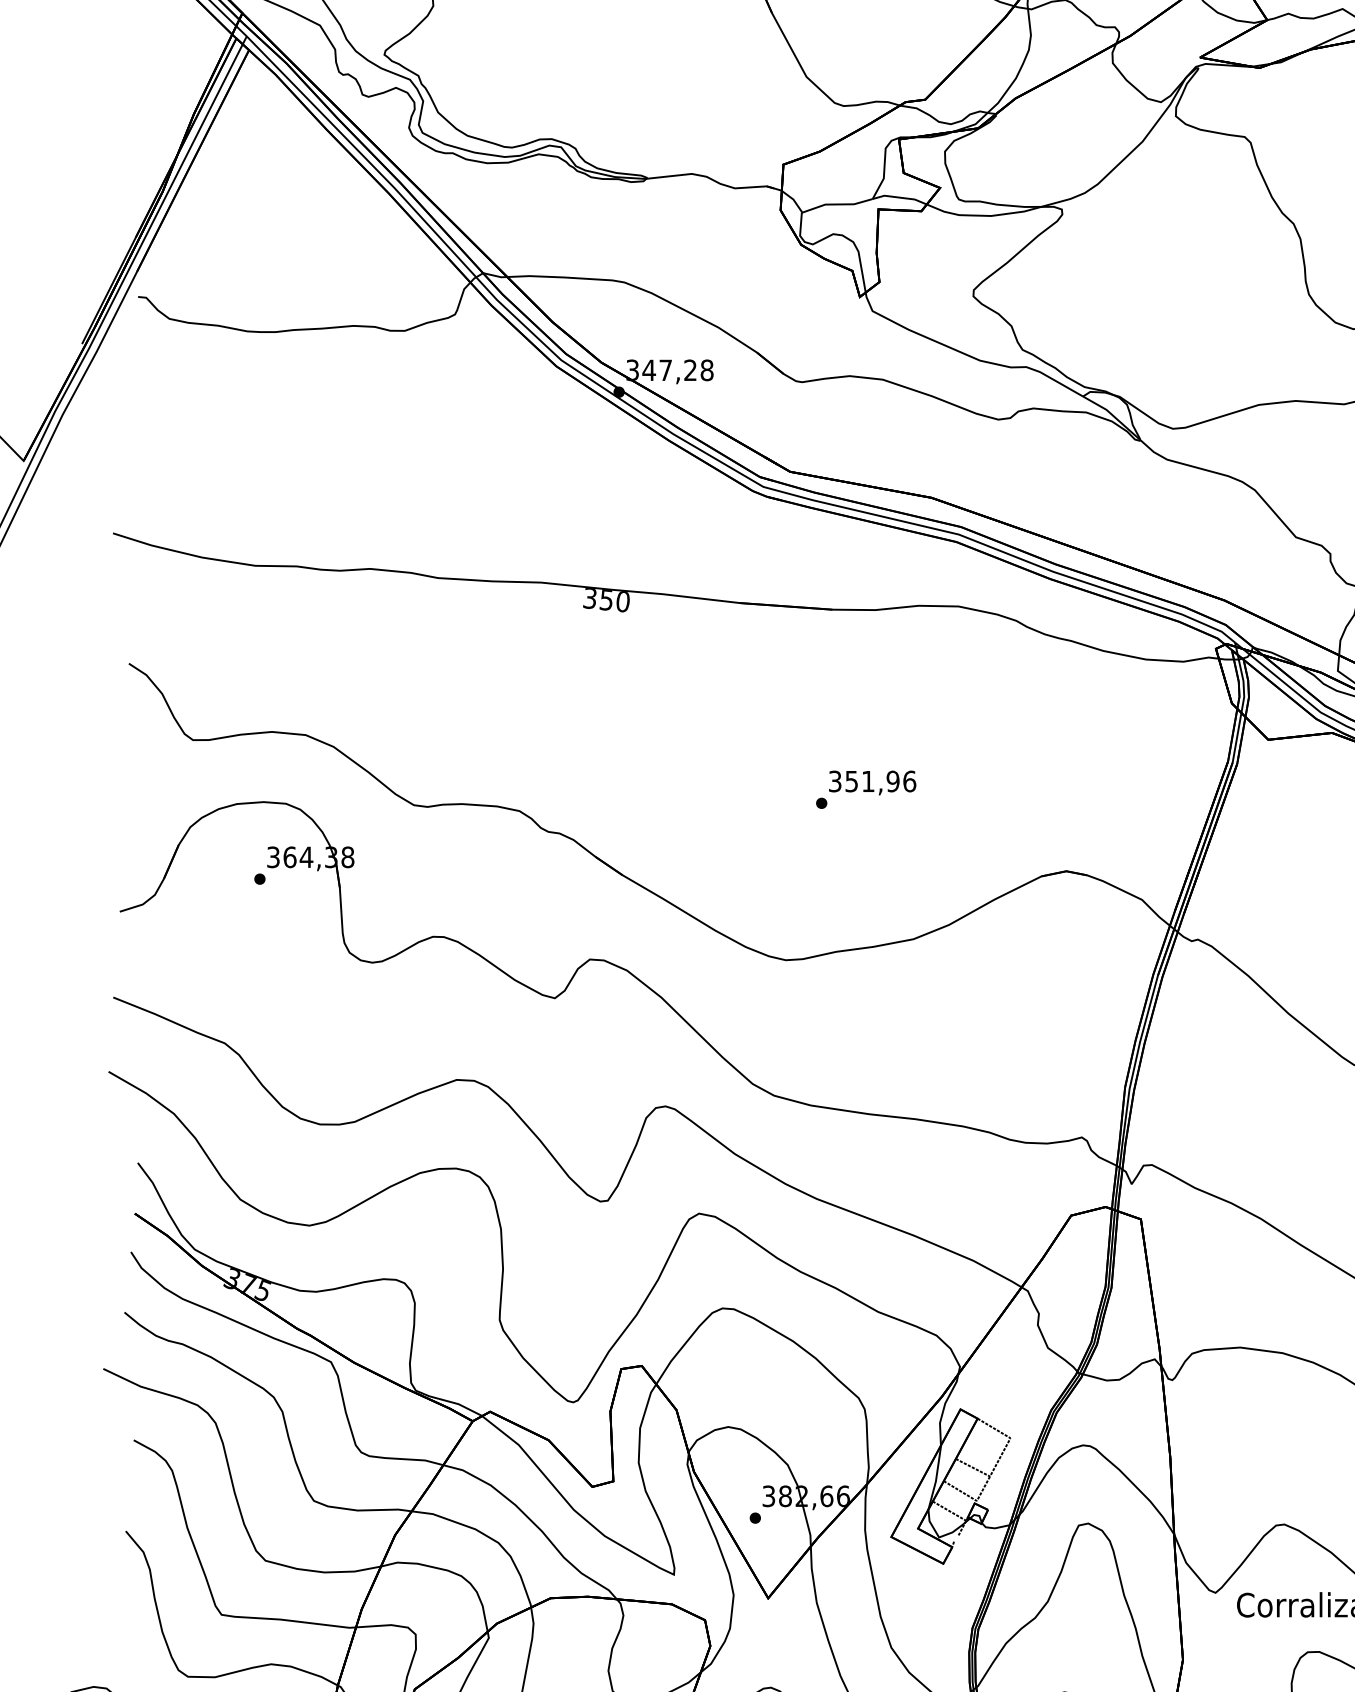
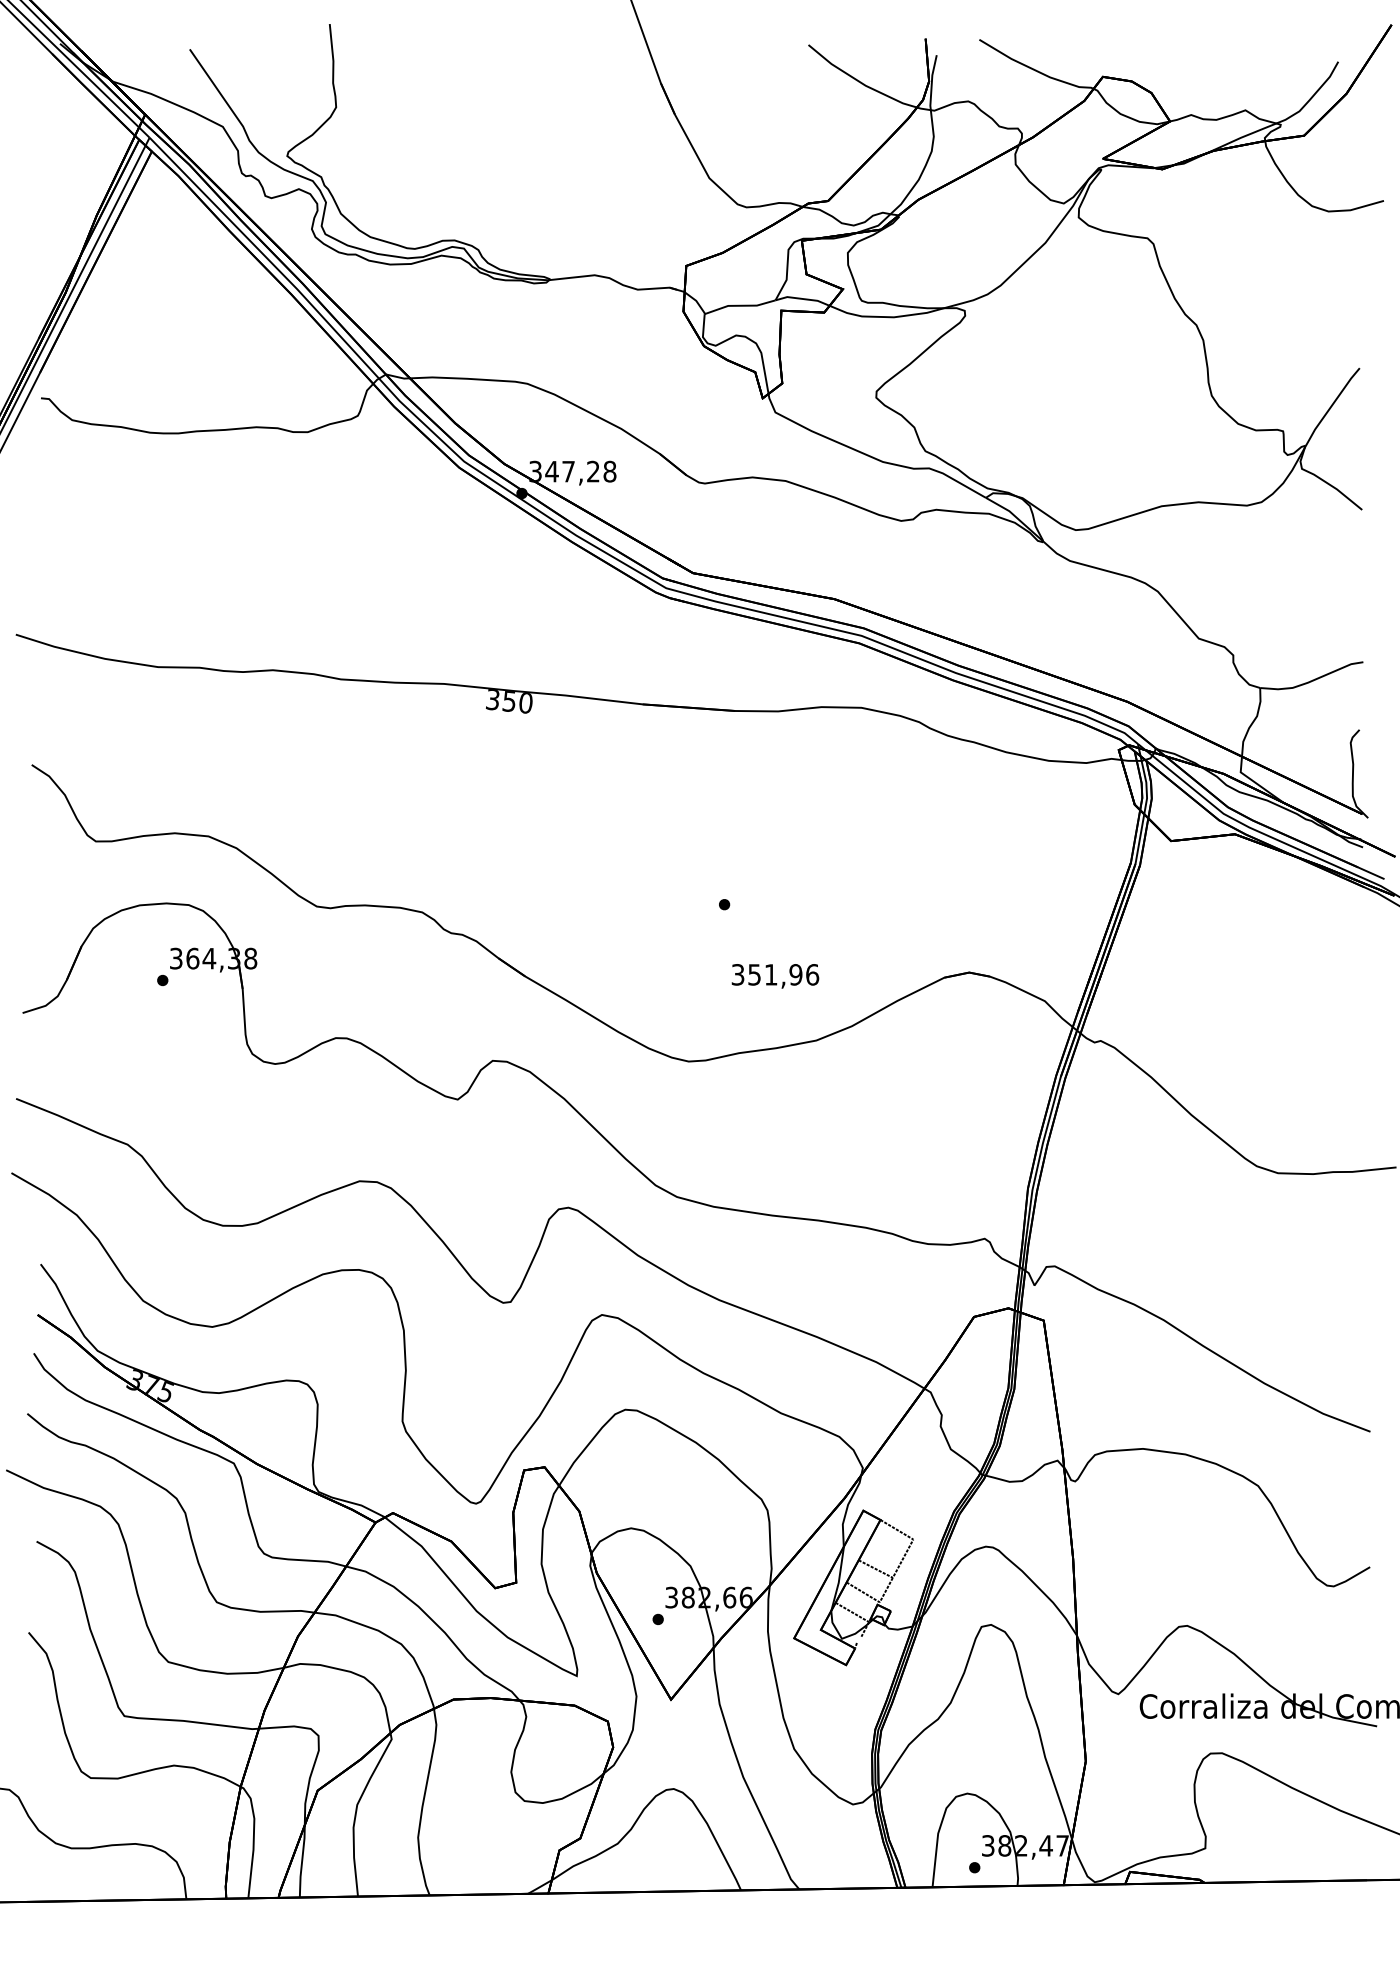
text: (872, 783) -> (775, 976), moved

